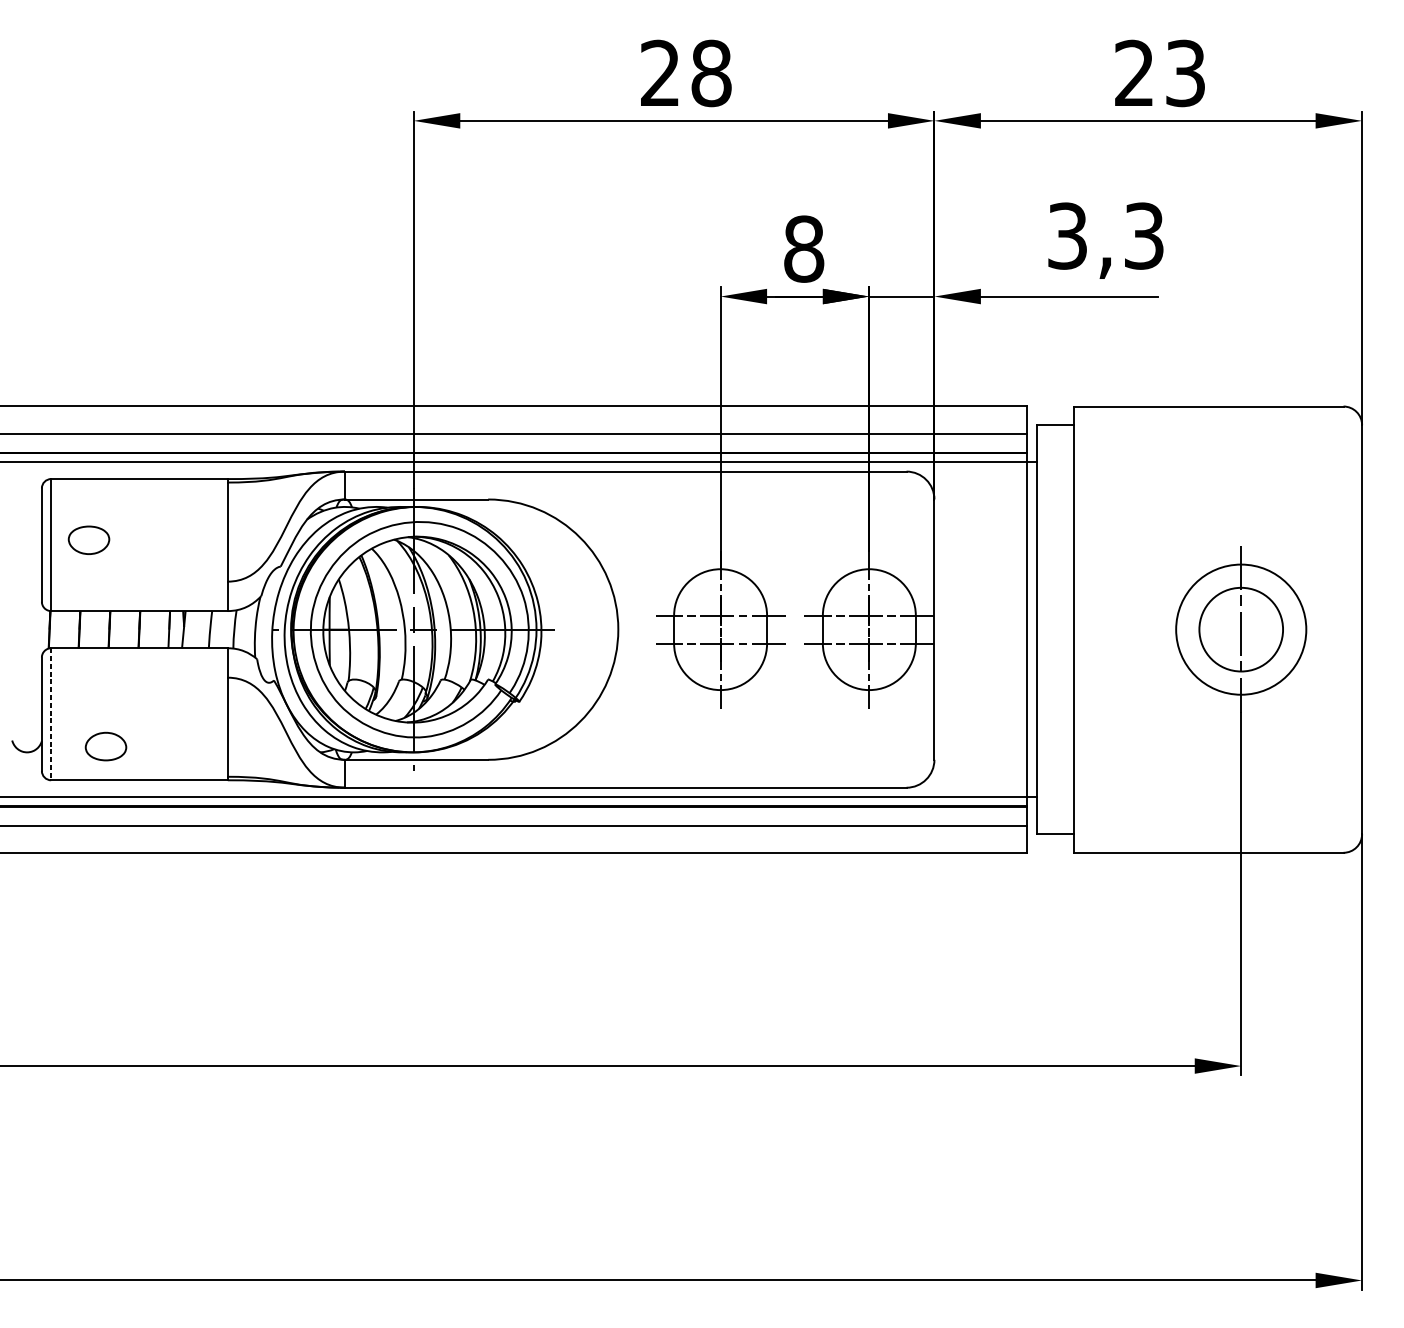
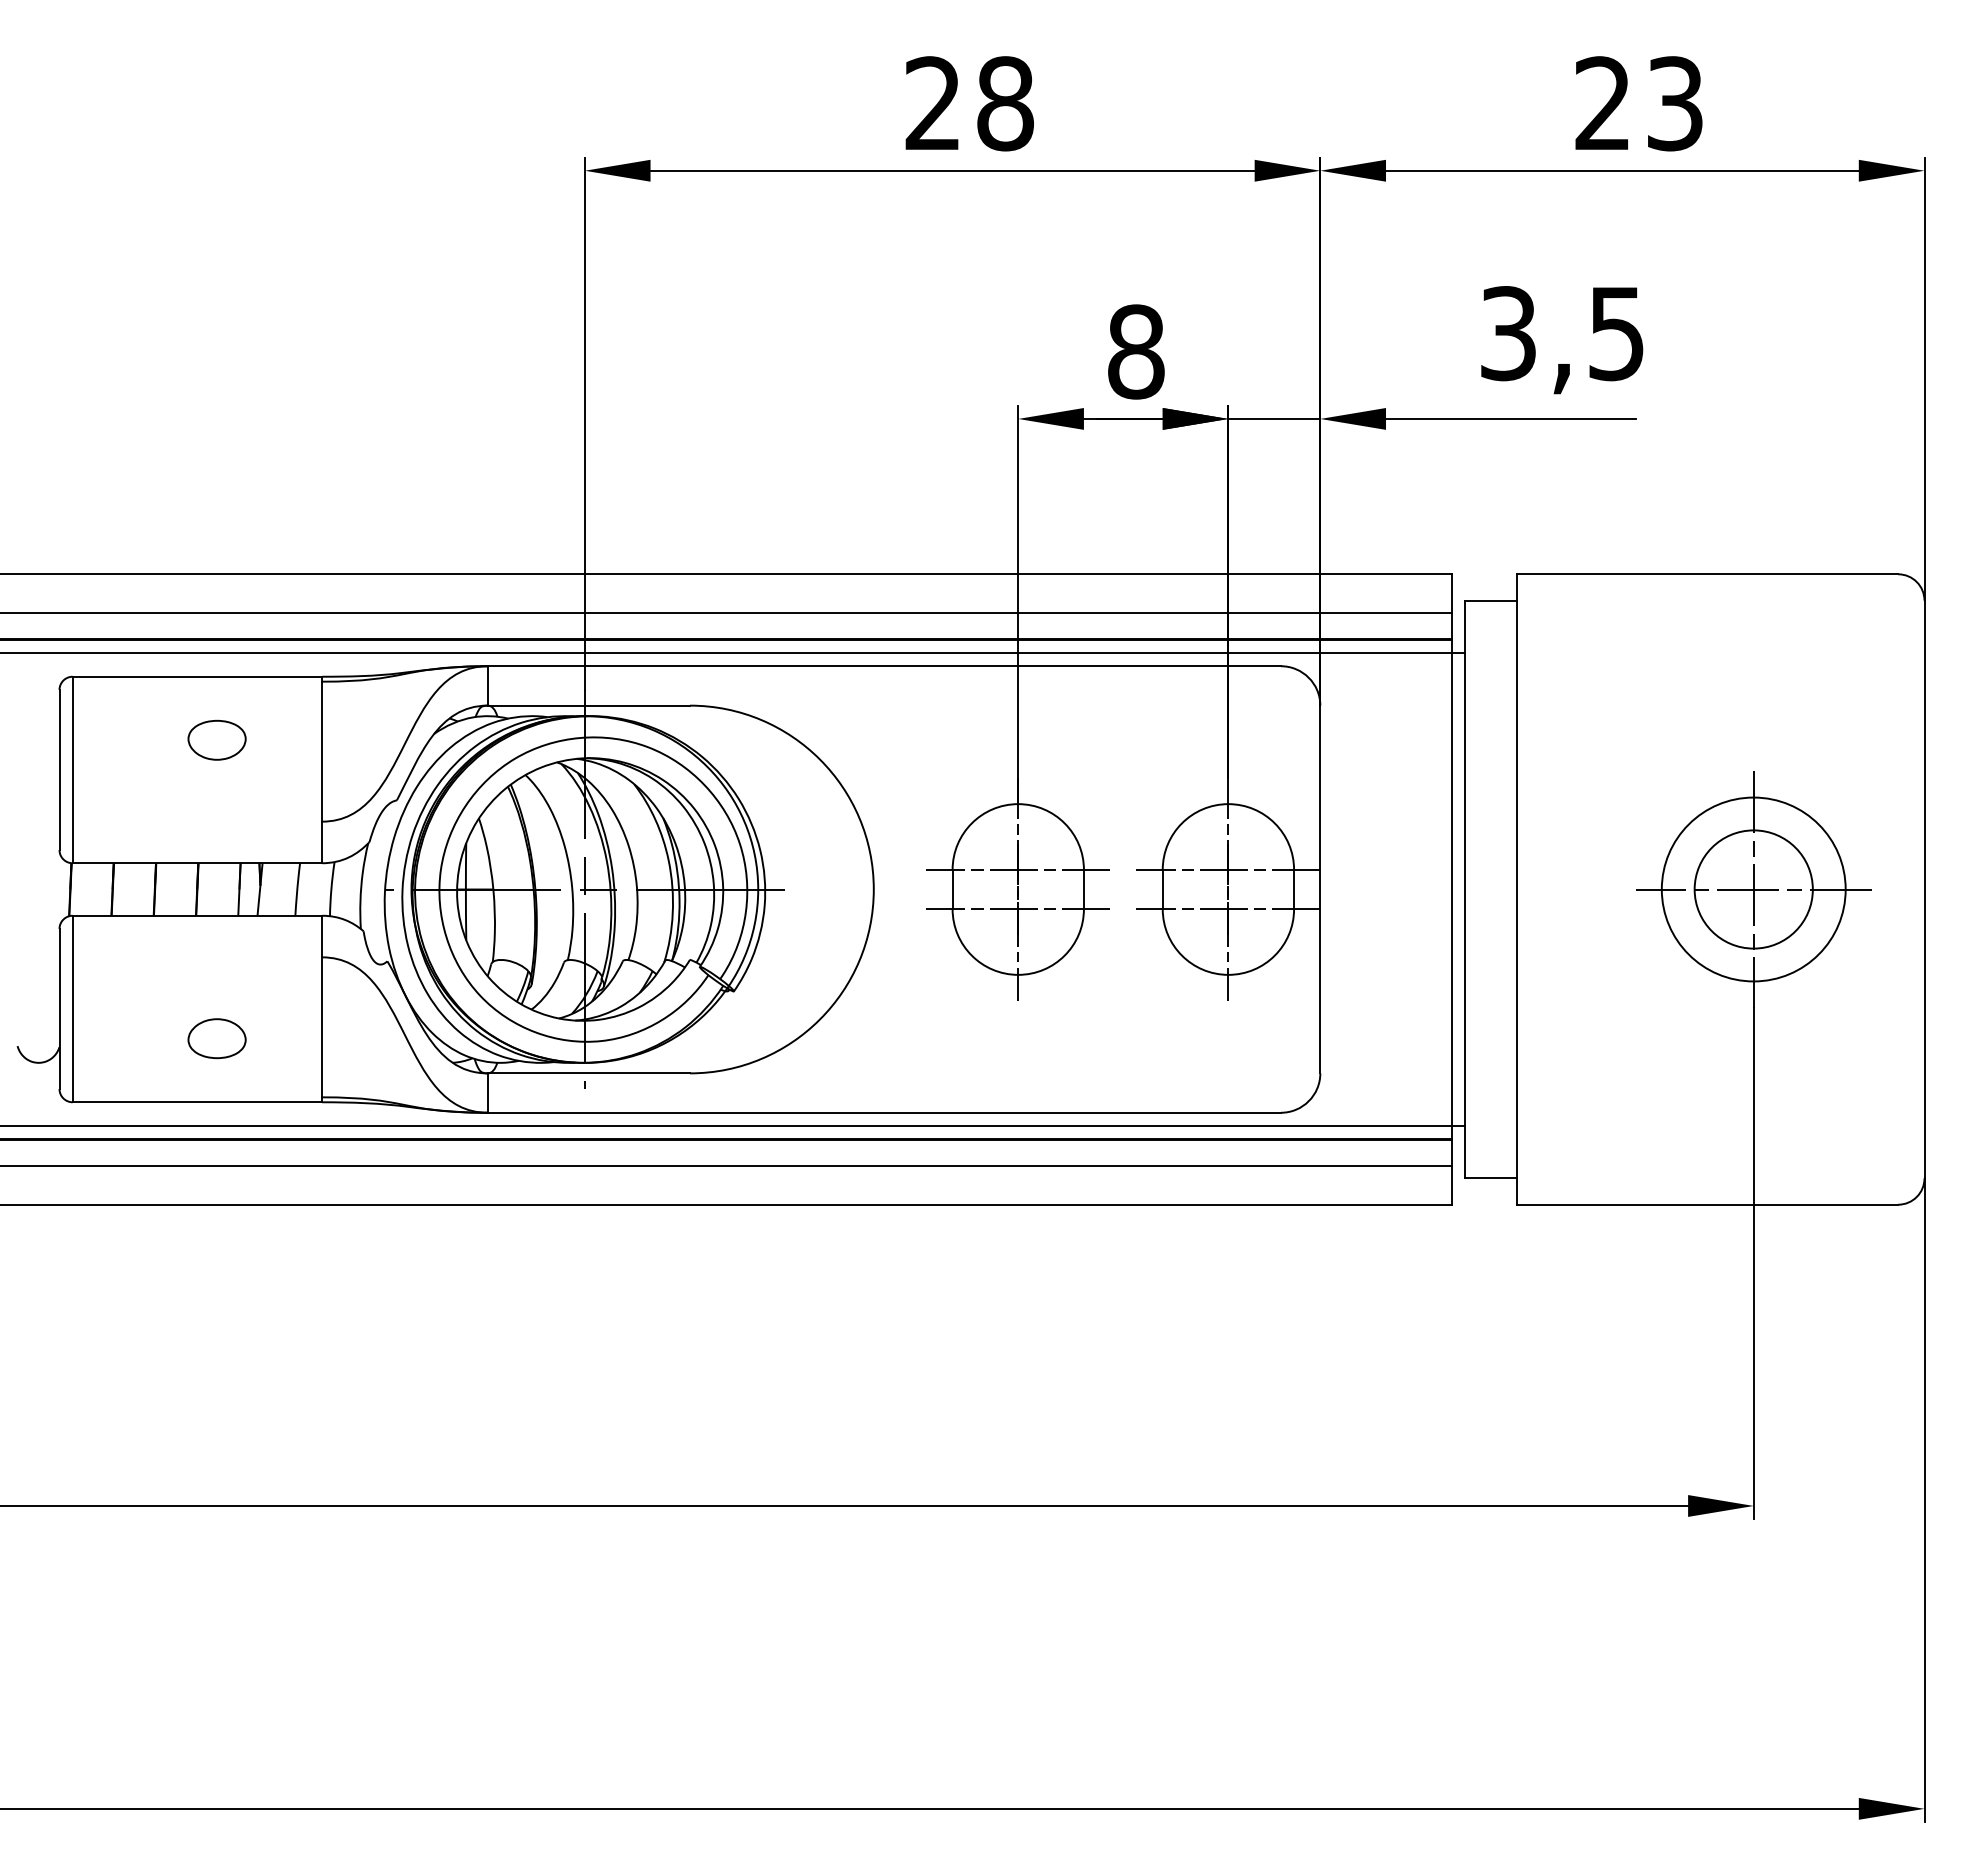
text: (1144, 236) -> (1616, 333), 3,3 -> 3,5
part: (88, 539) -> (216, 739), moved
line: (1241, 629) -> (1753, 889), added
line: (51, 714) -> (72, 1009), dashed -> solid
part: (105, 746) -> (216, 1038), moved

